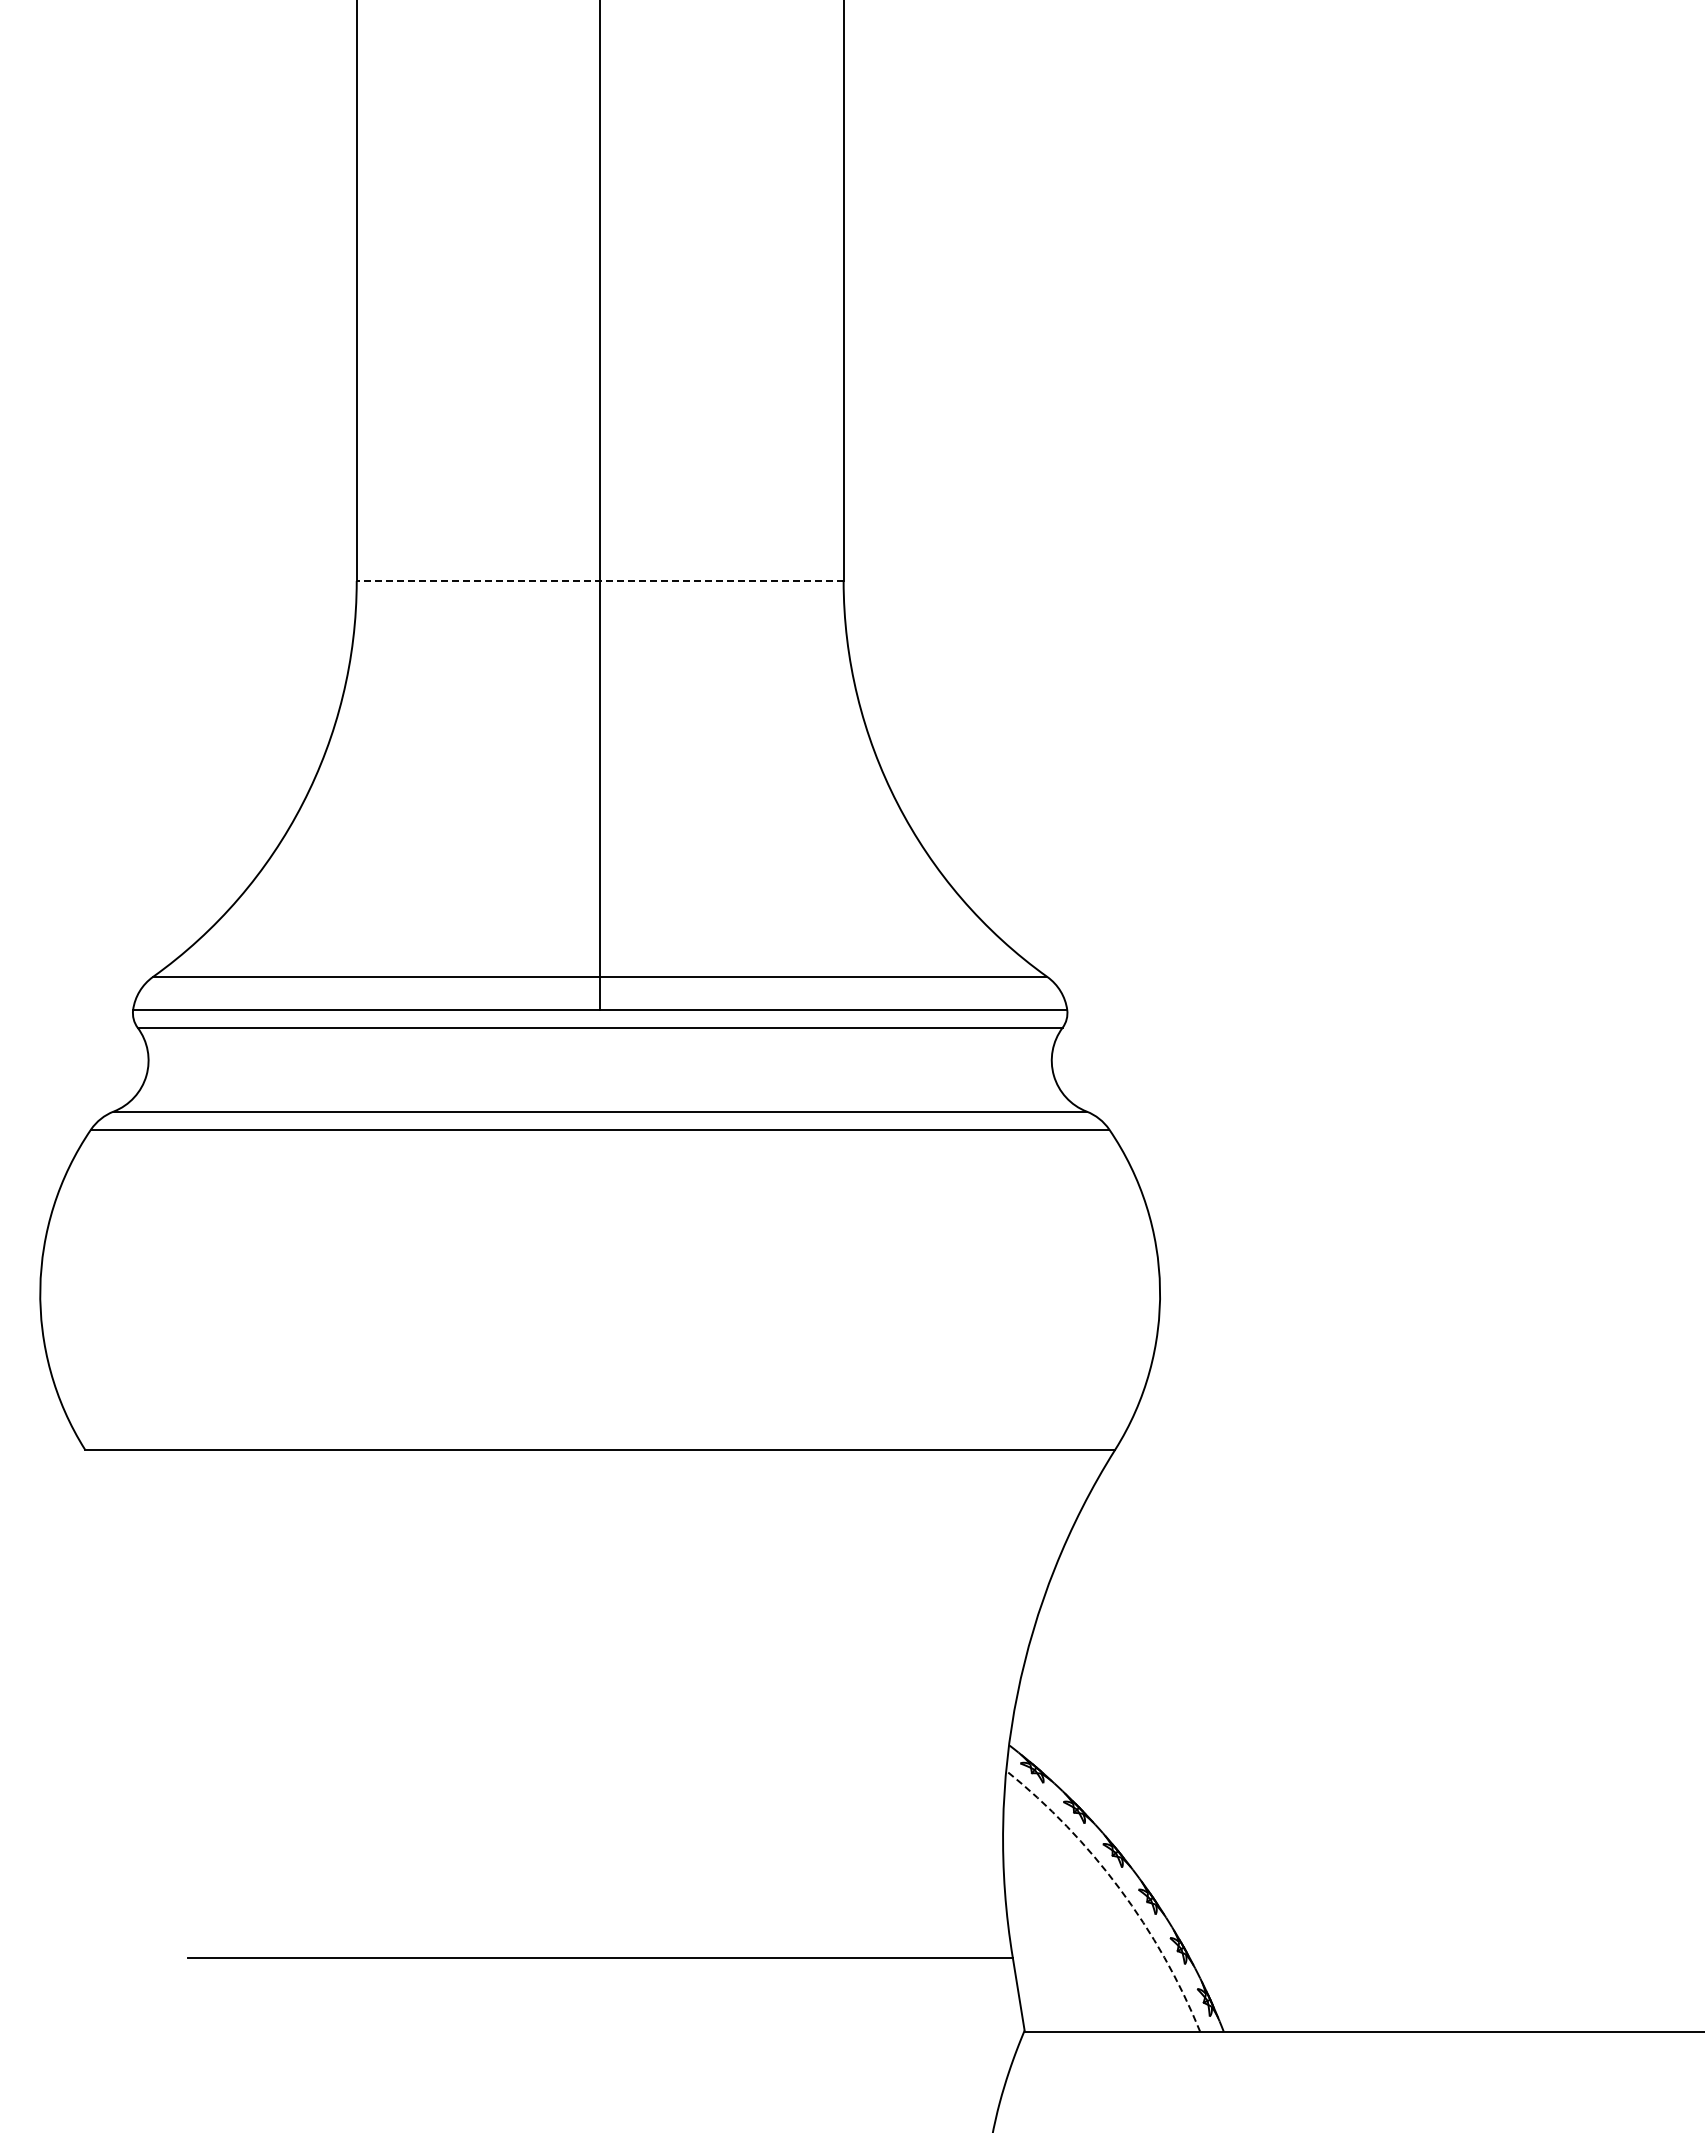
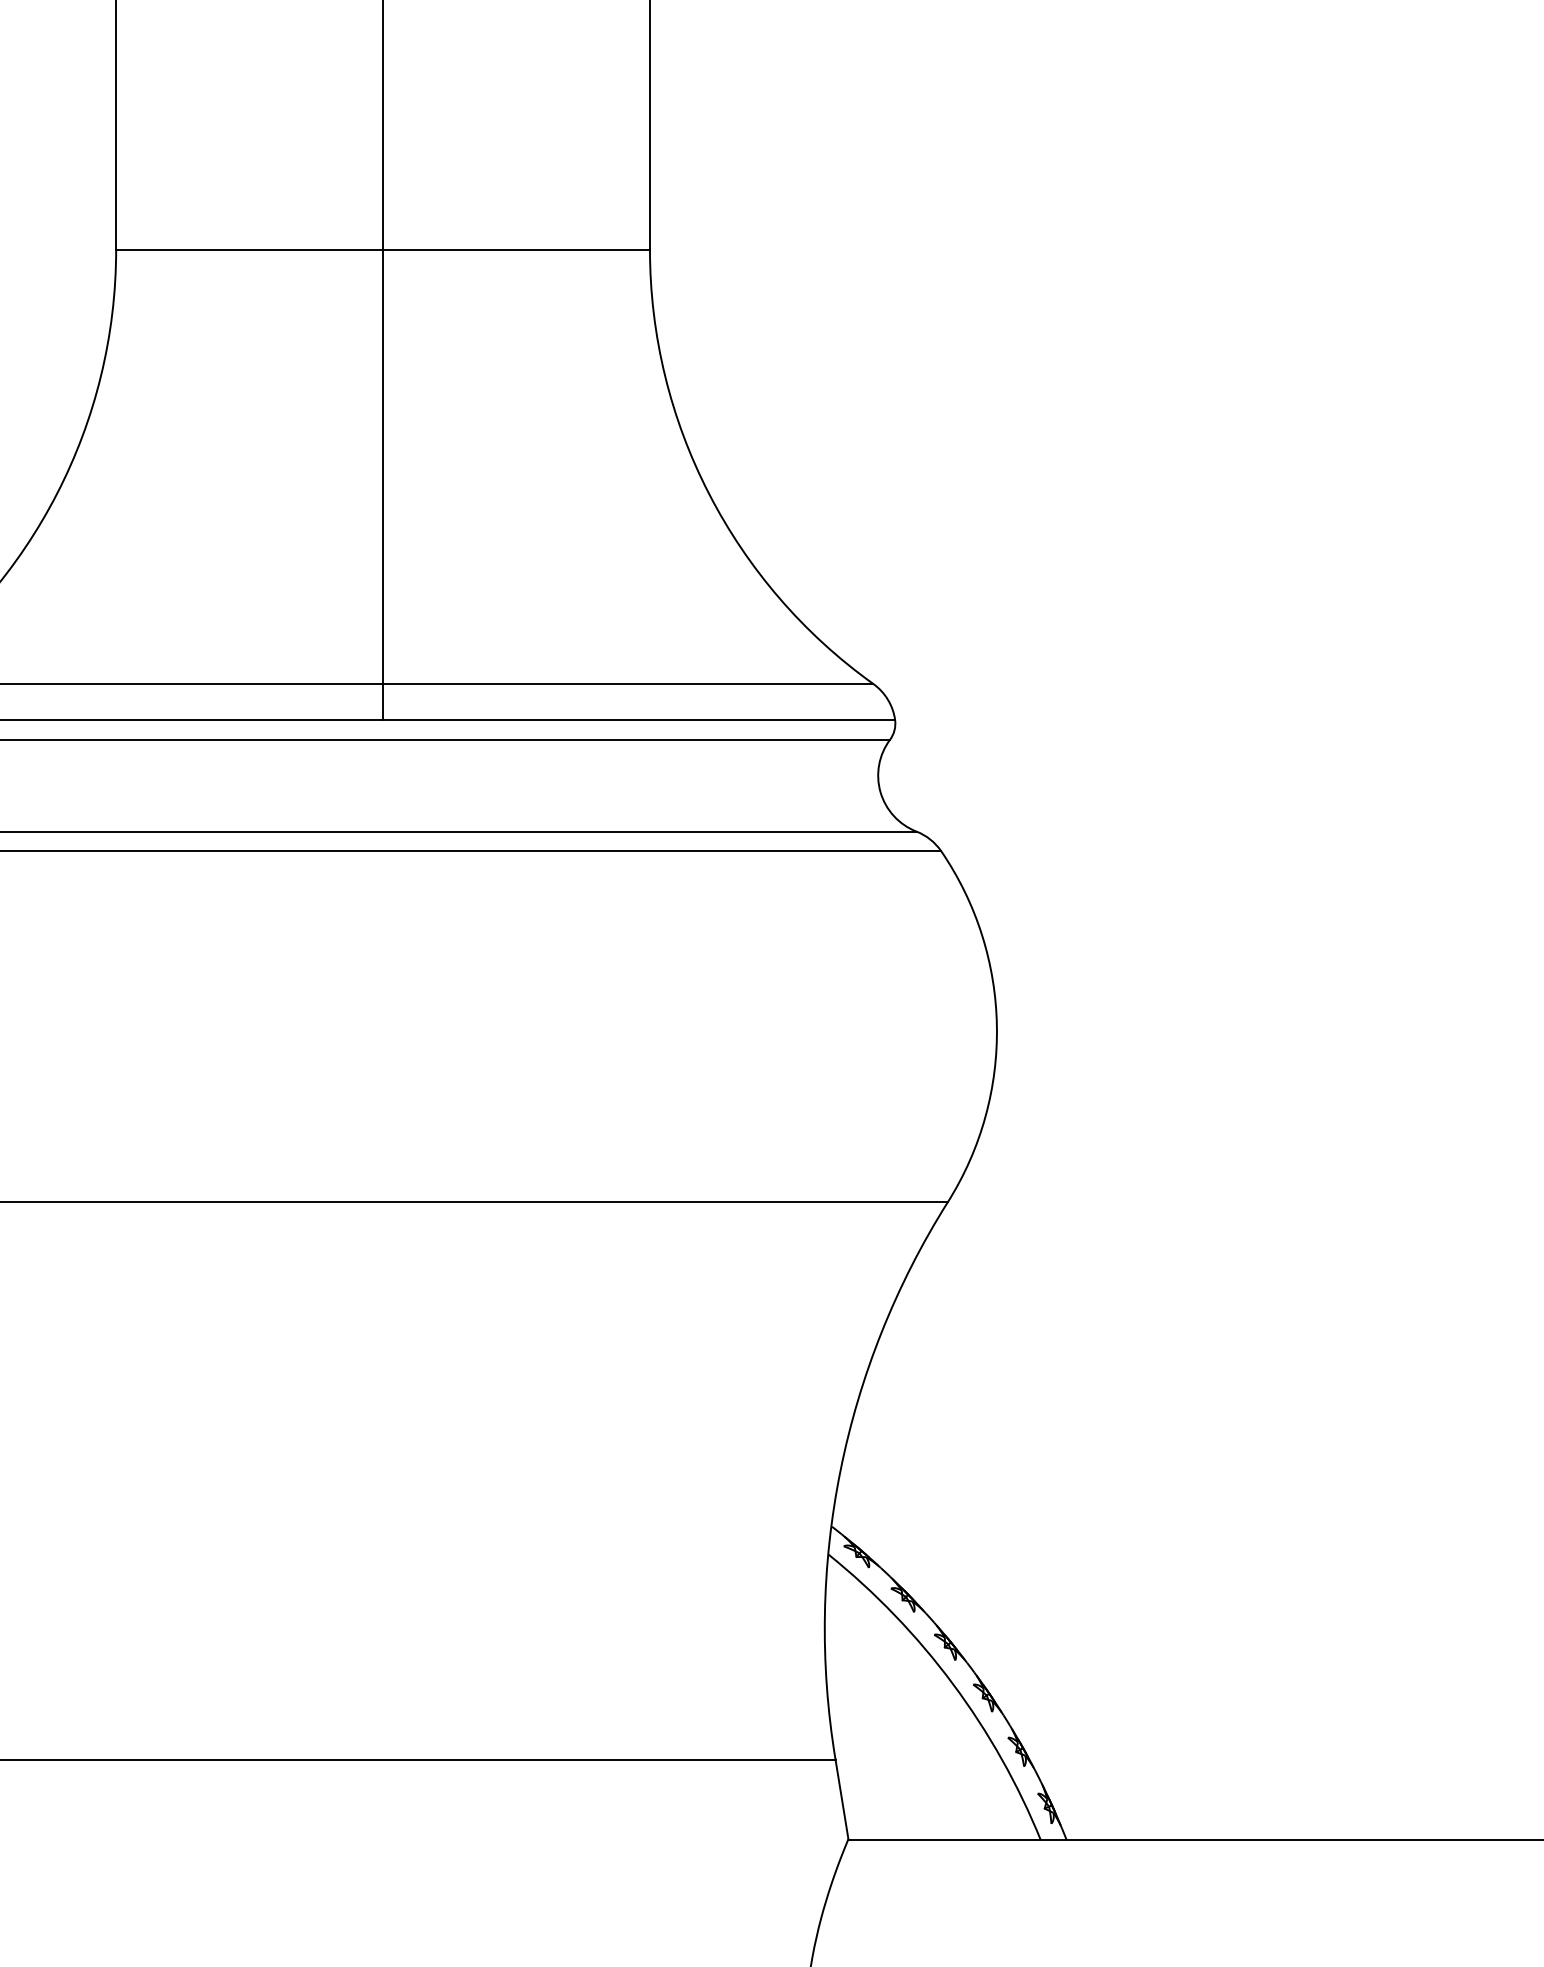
line: (599, 580) -> (382, 249), dashed -> solid
arc: (1119, 1888) -> (952, 1683), dashed -> solid

